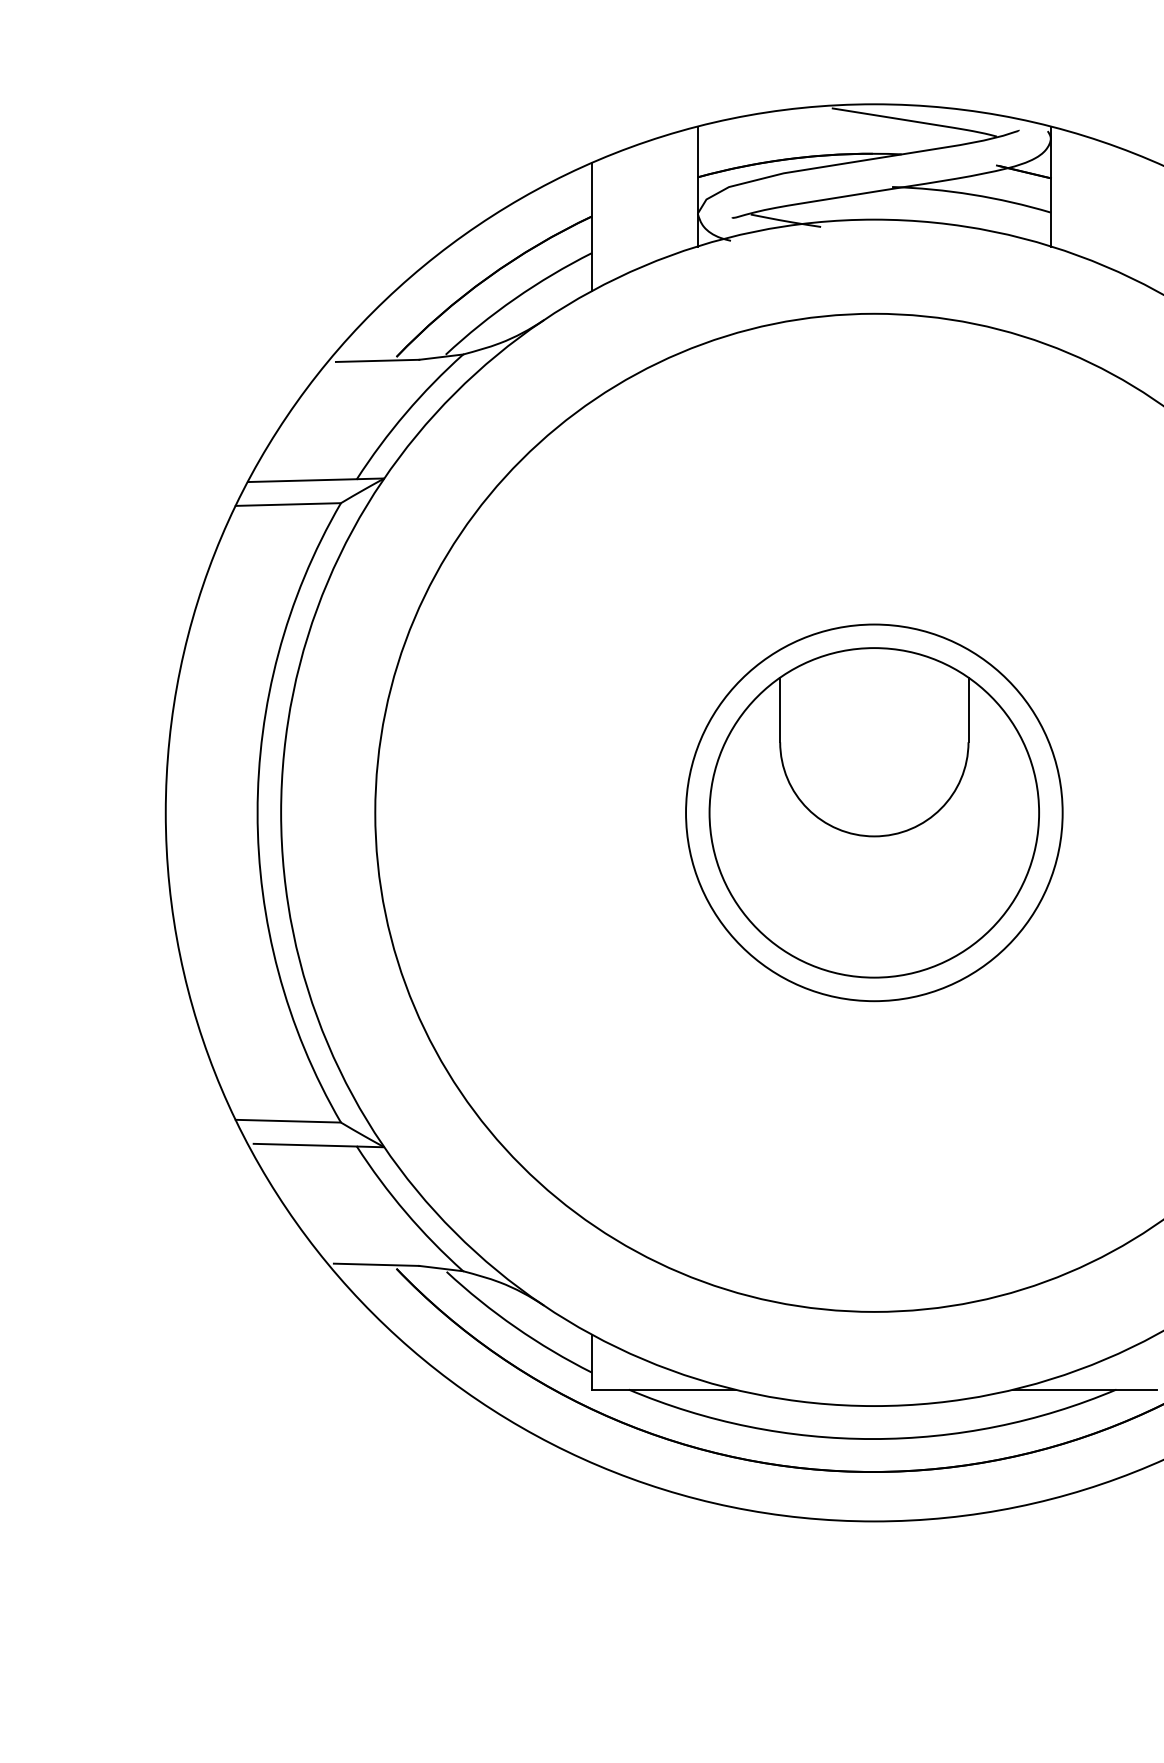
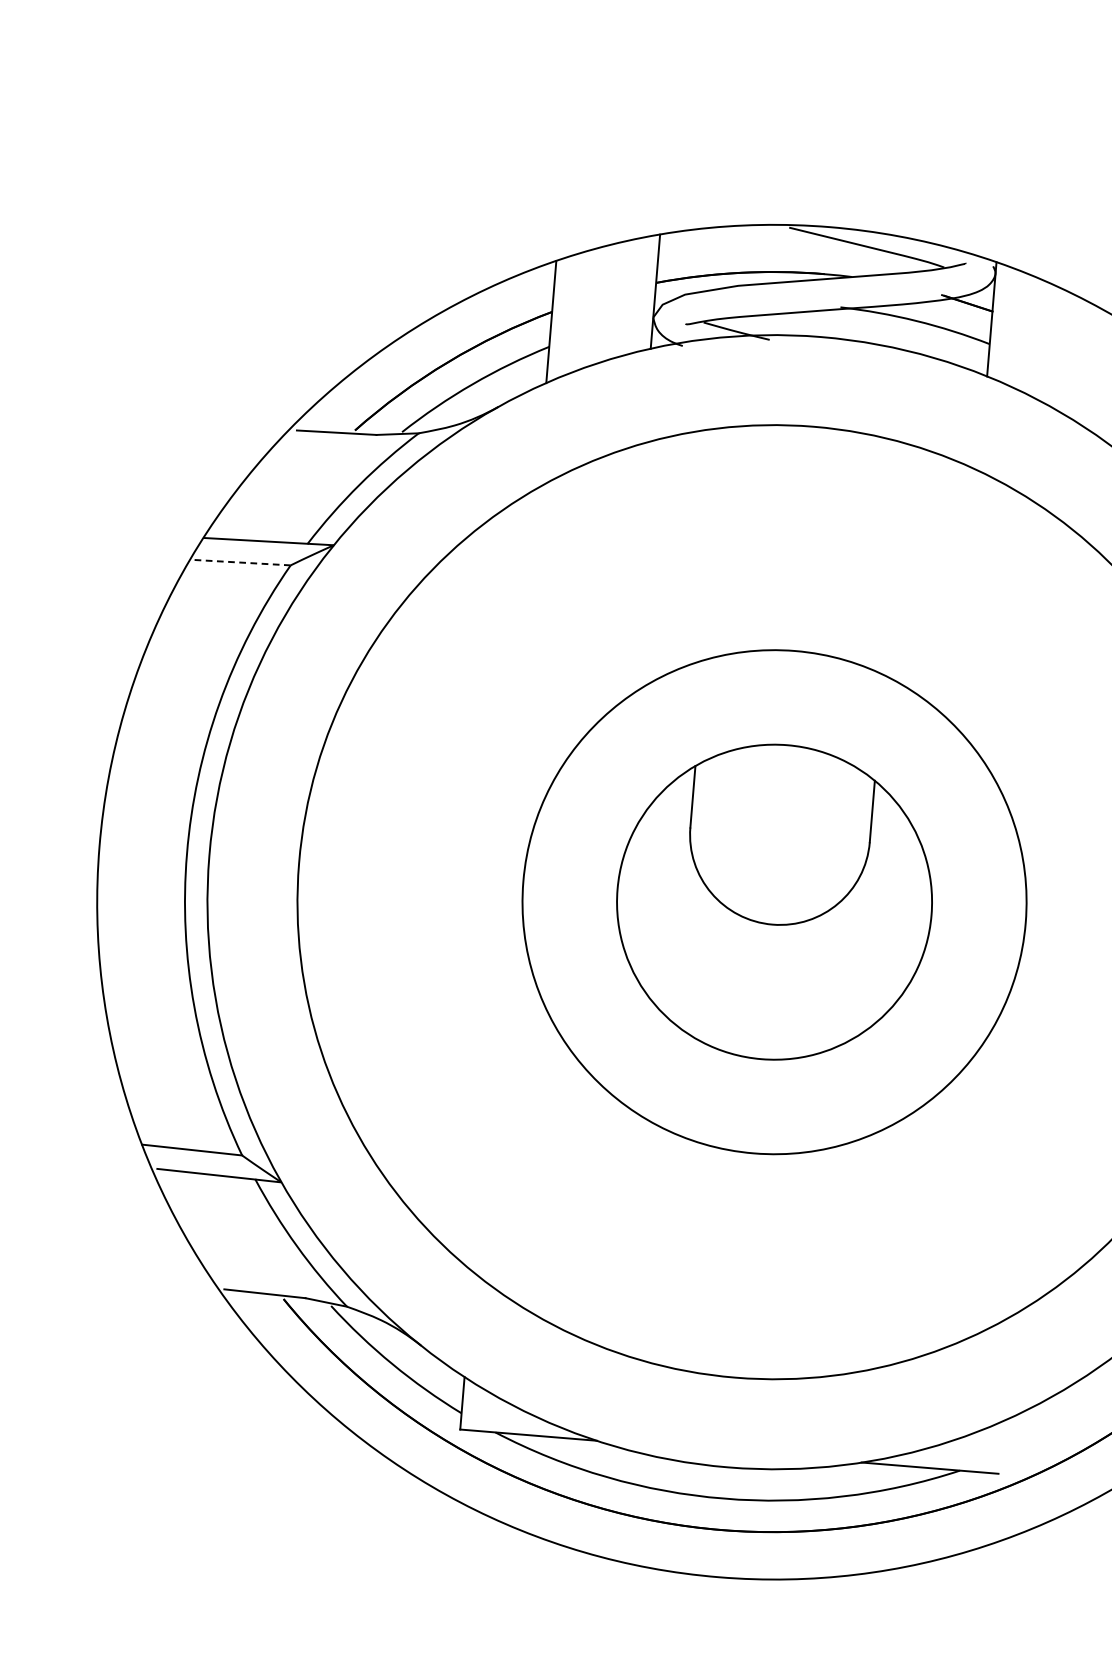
line: (288, 504) -> (240, 562), solid -> dashed
circle: (874, 812) -> (774, 901), size x1.4

